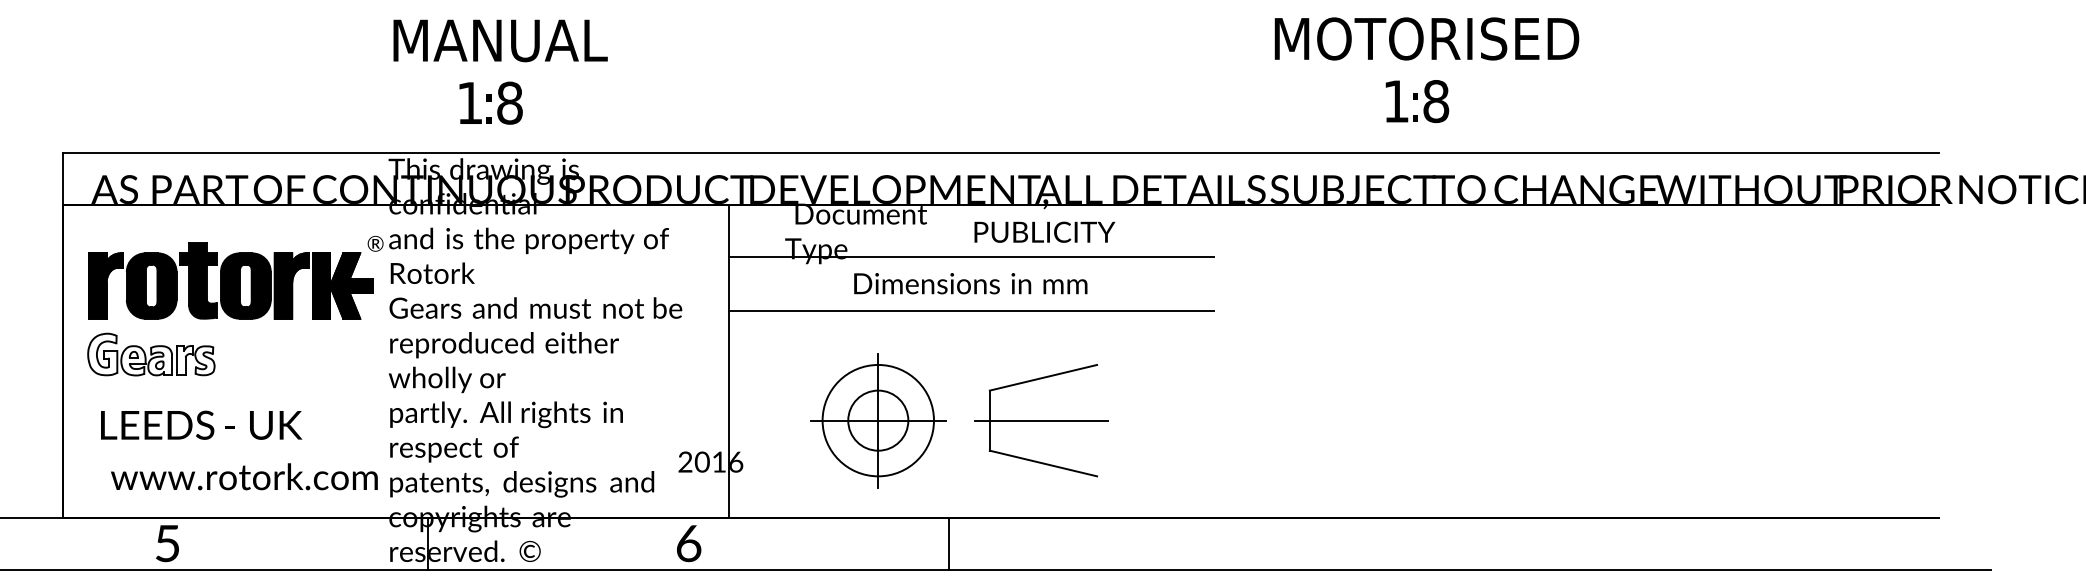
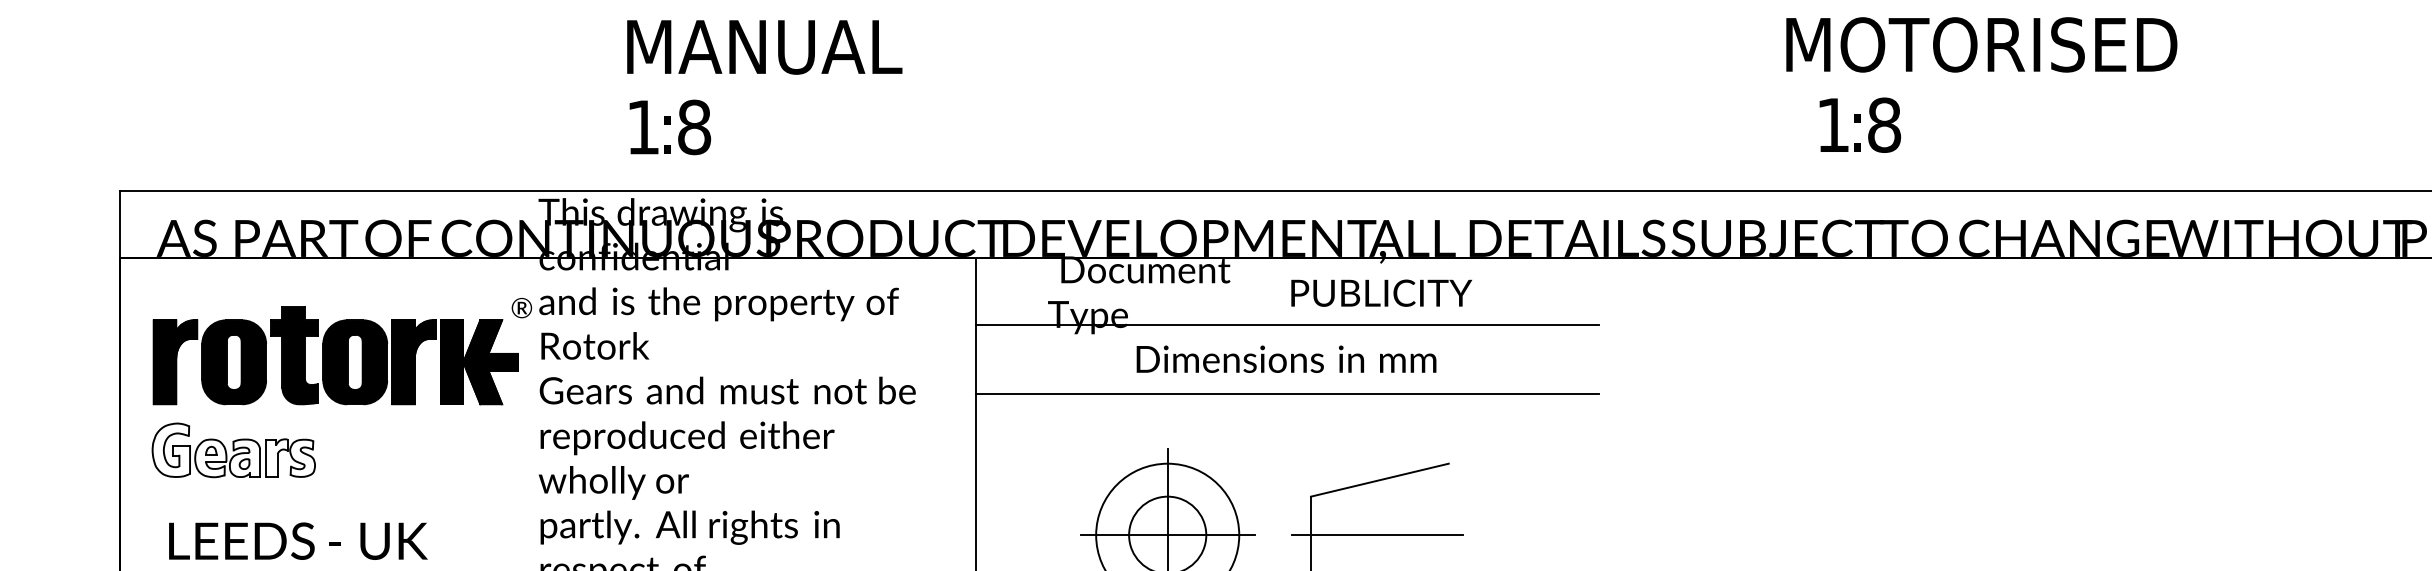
text: (1426, 38) -> (1981, 44), moved
text: (500, 40) -> (764, 46), moved

